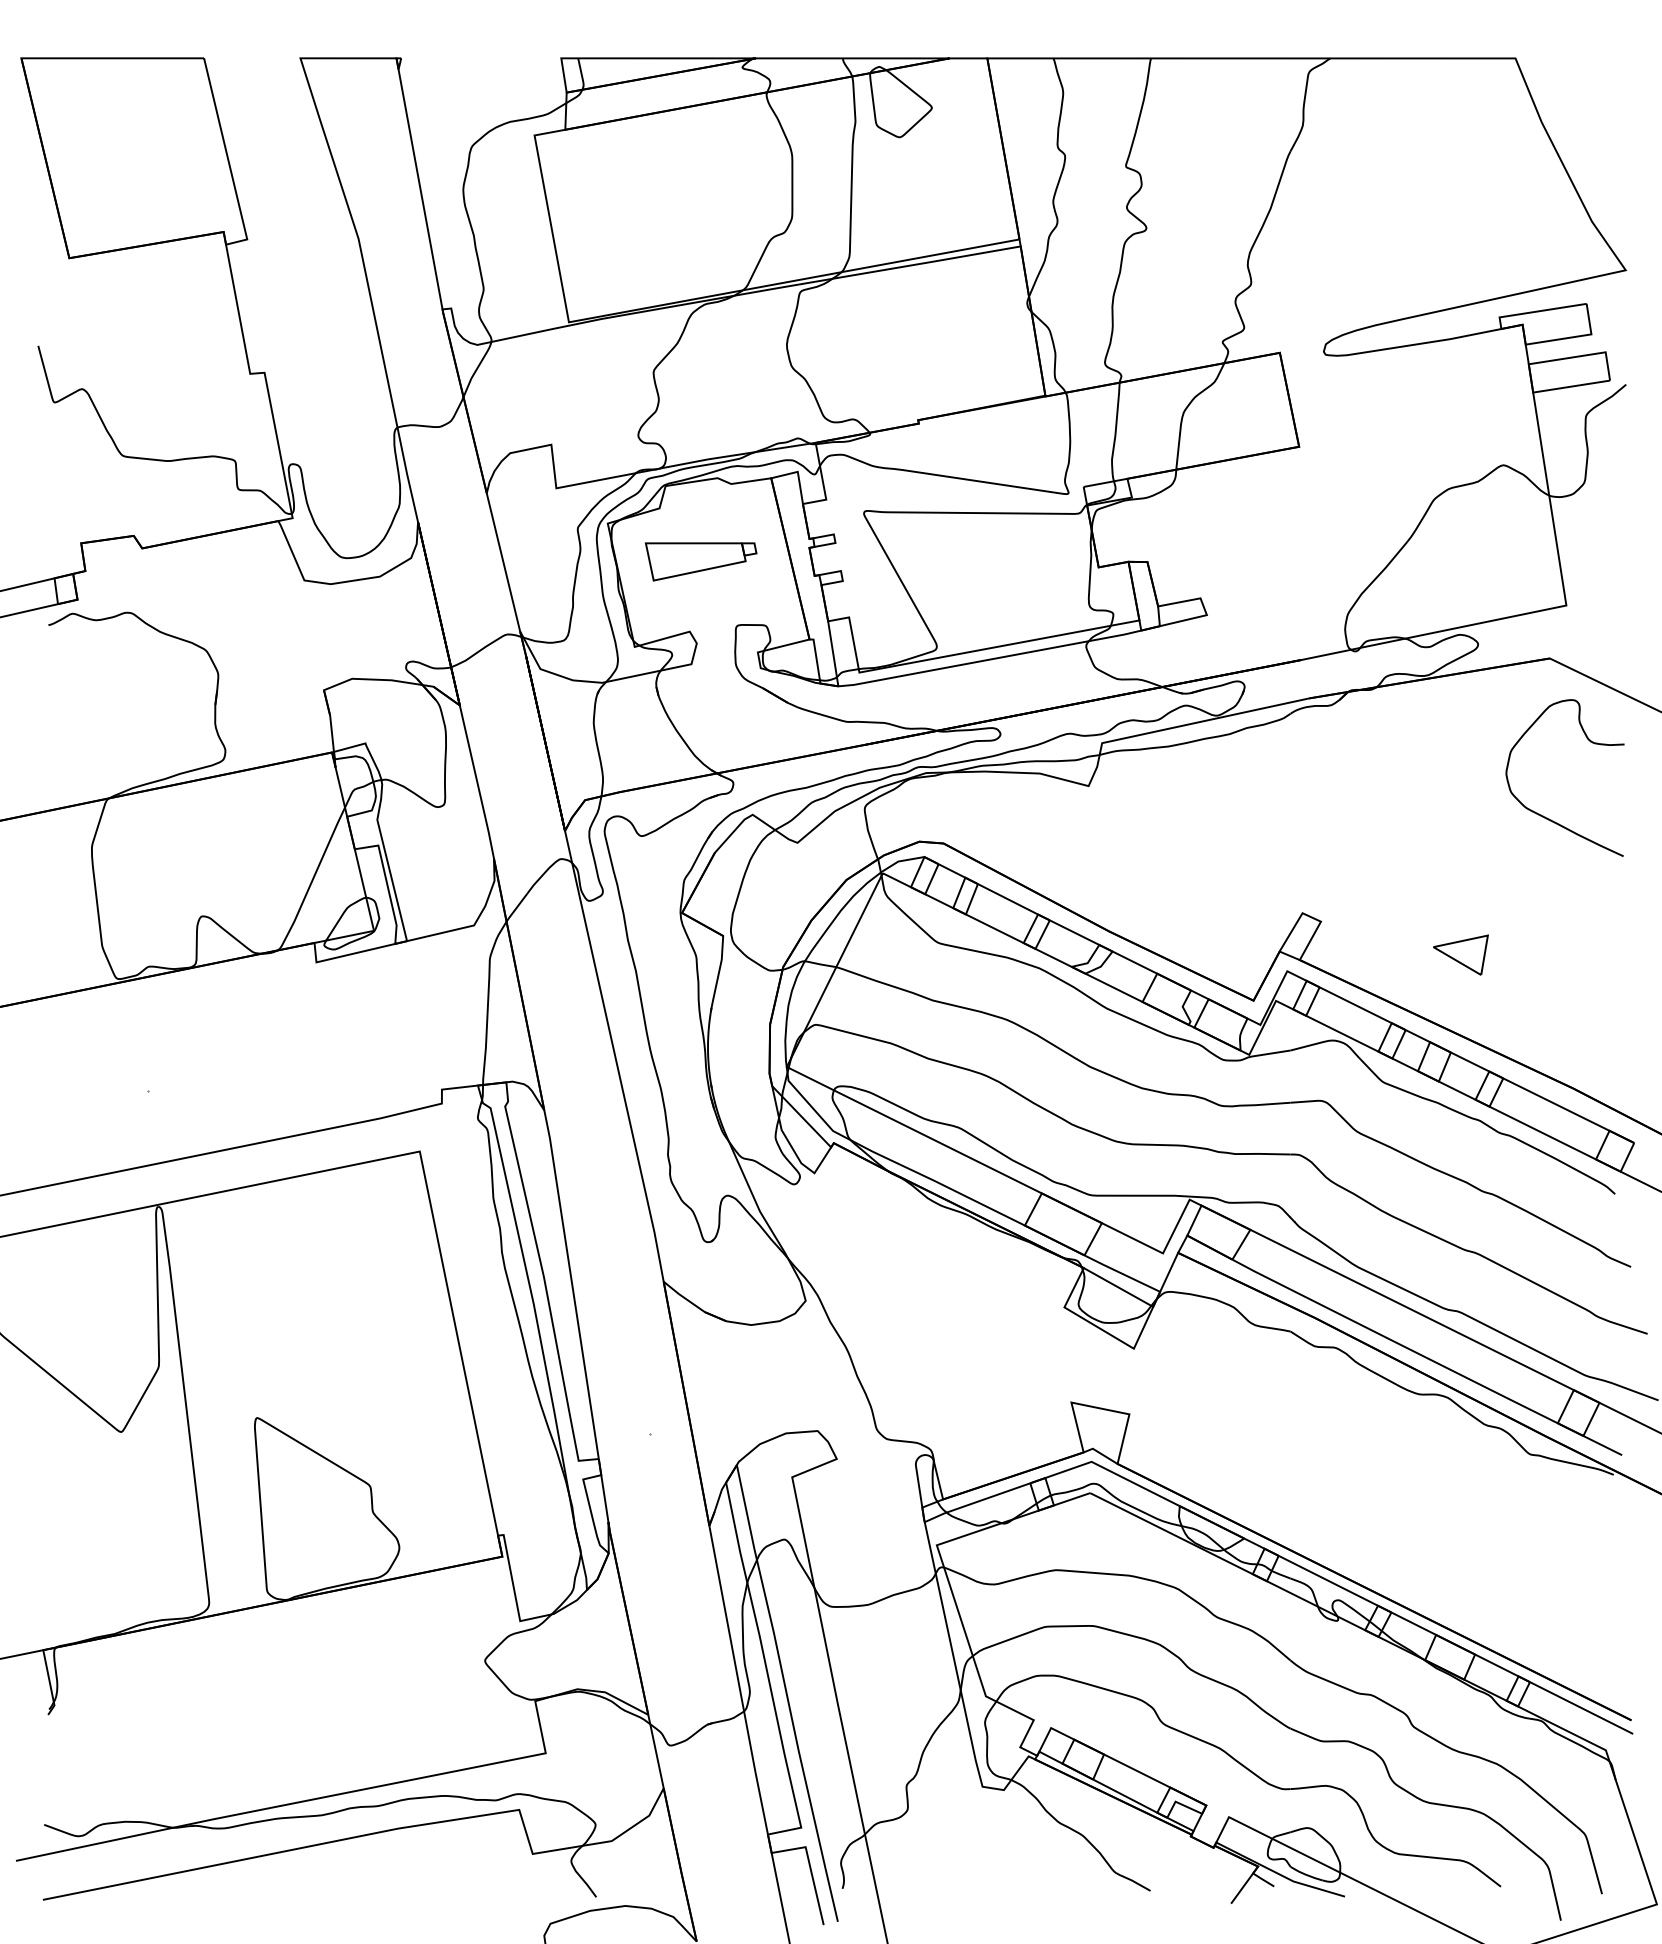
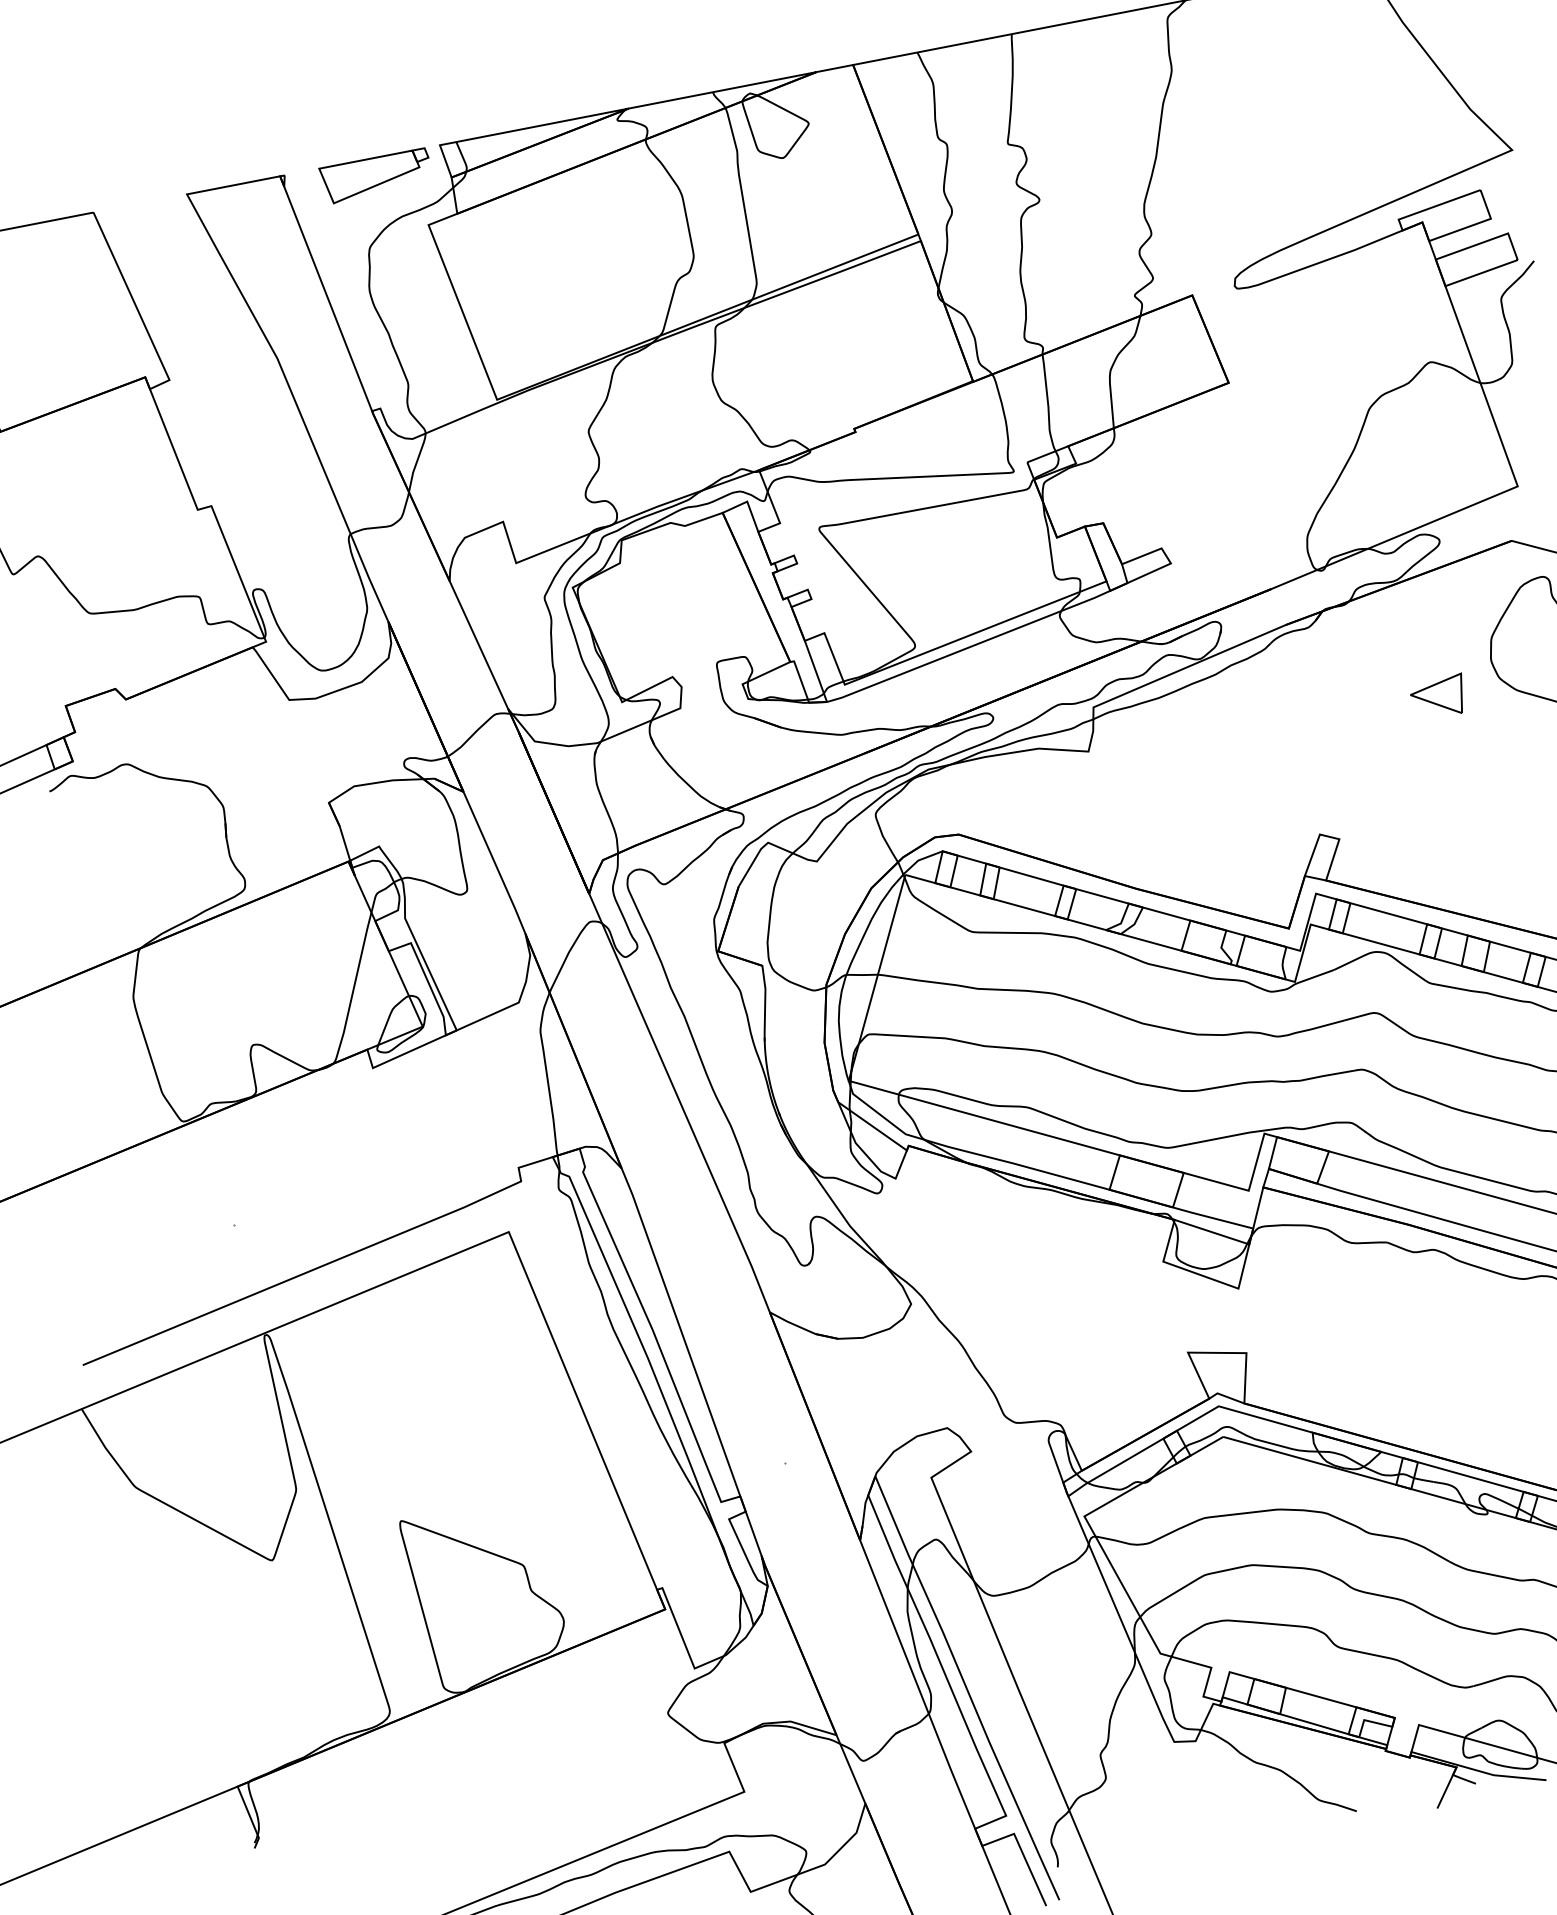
part: (700, 561) -> (375, 176), moved
part: (1460, 954) -> (1438, 697), moved

